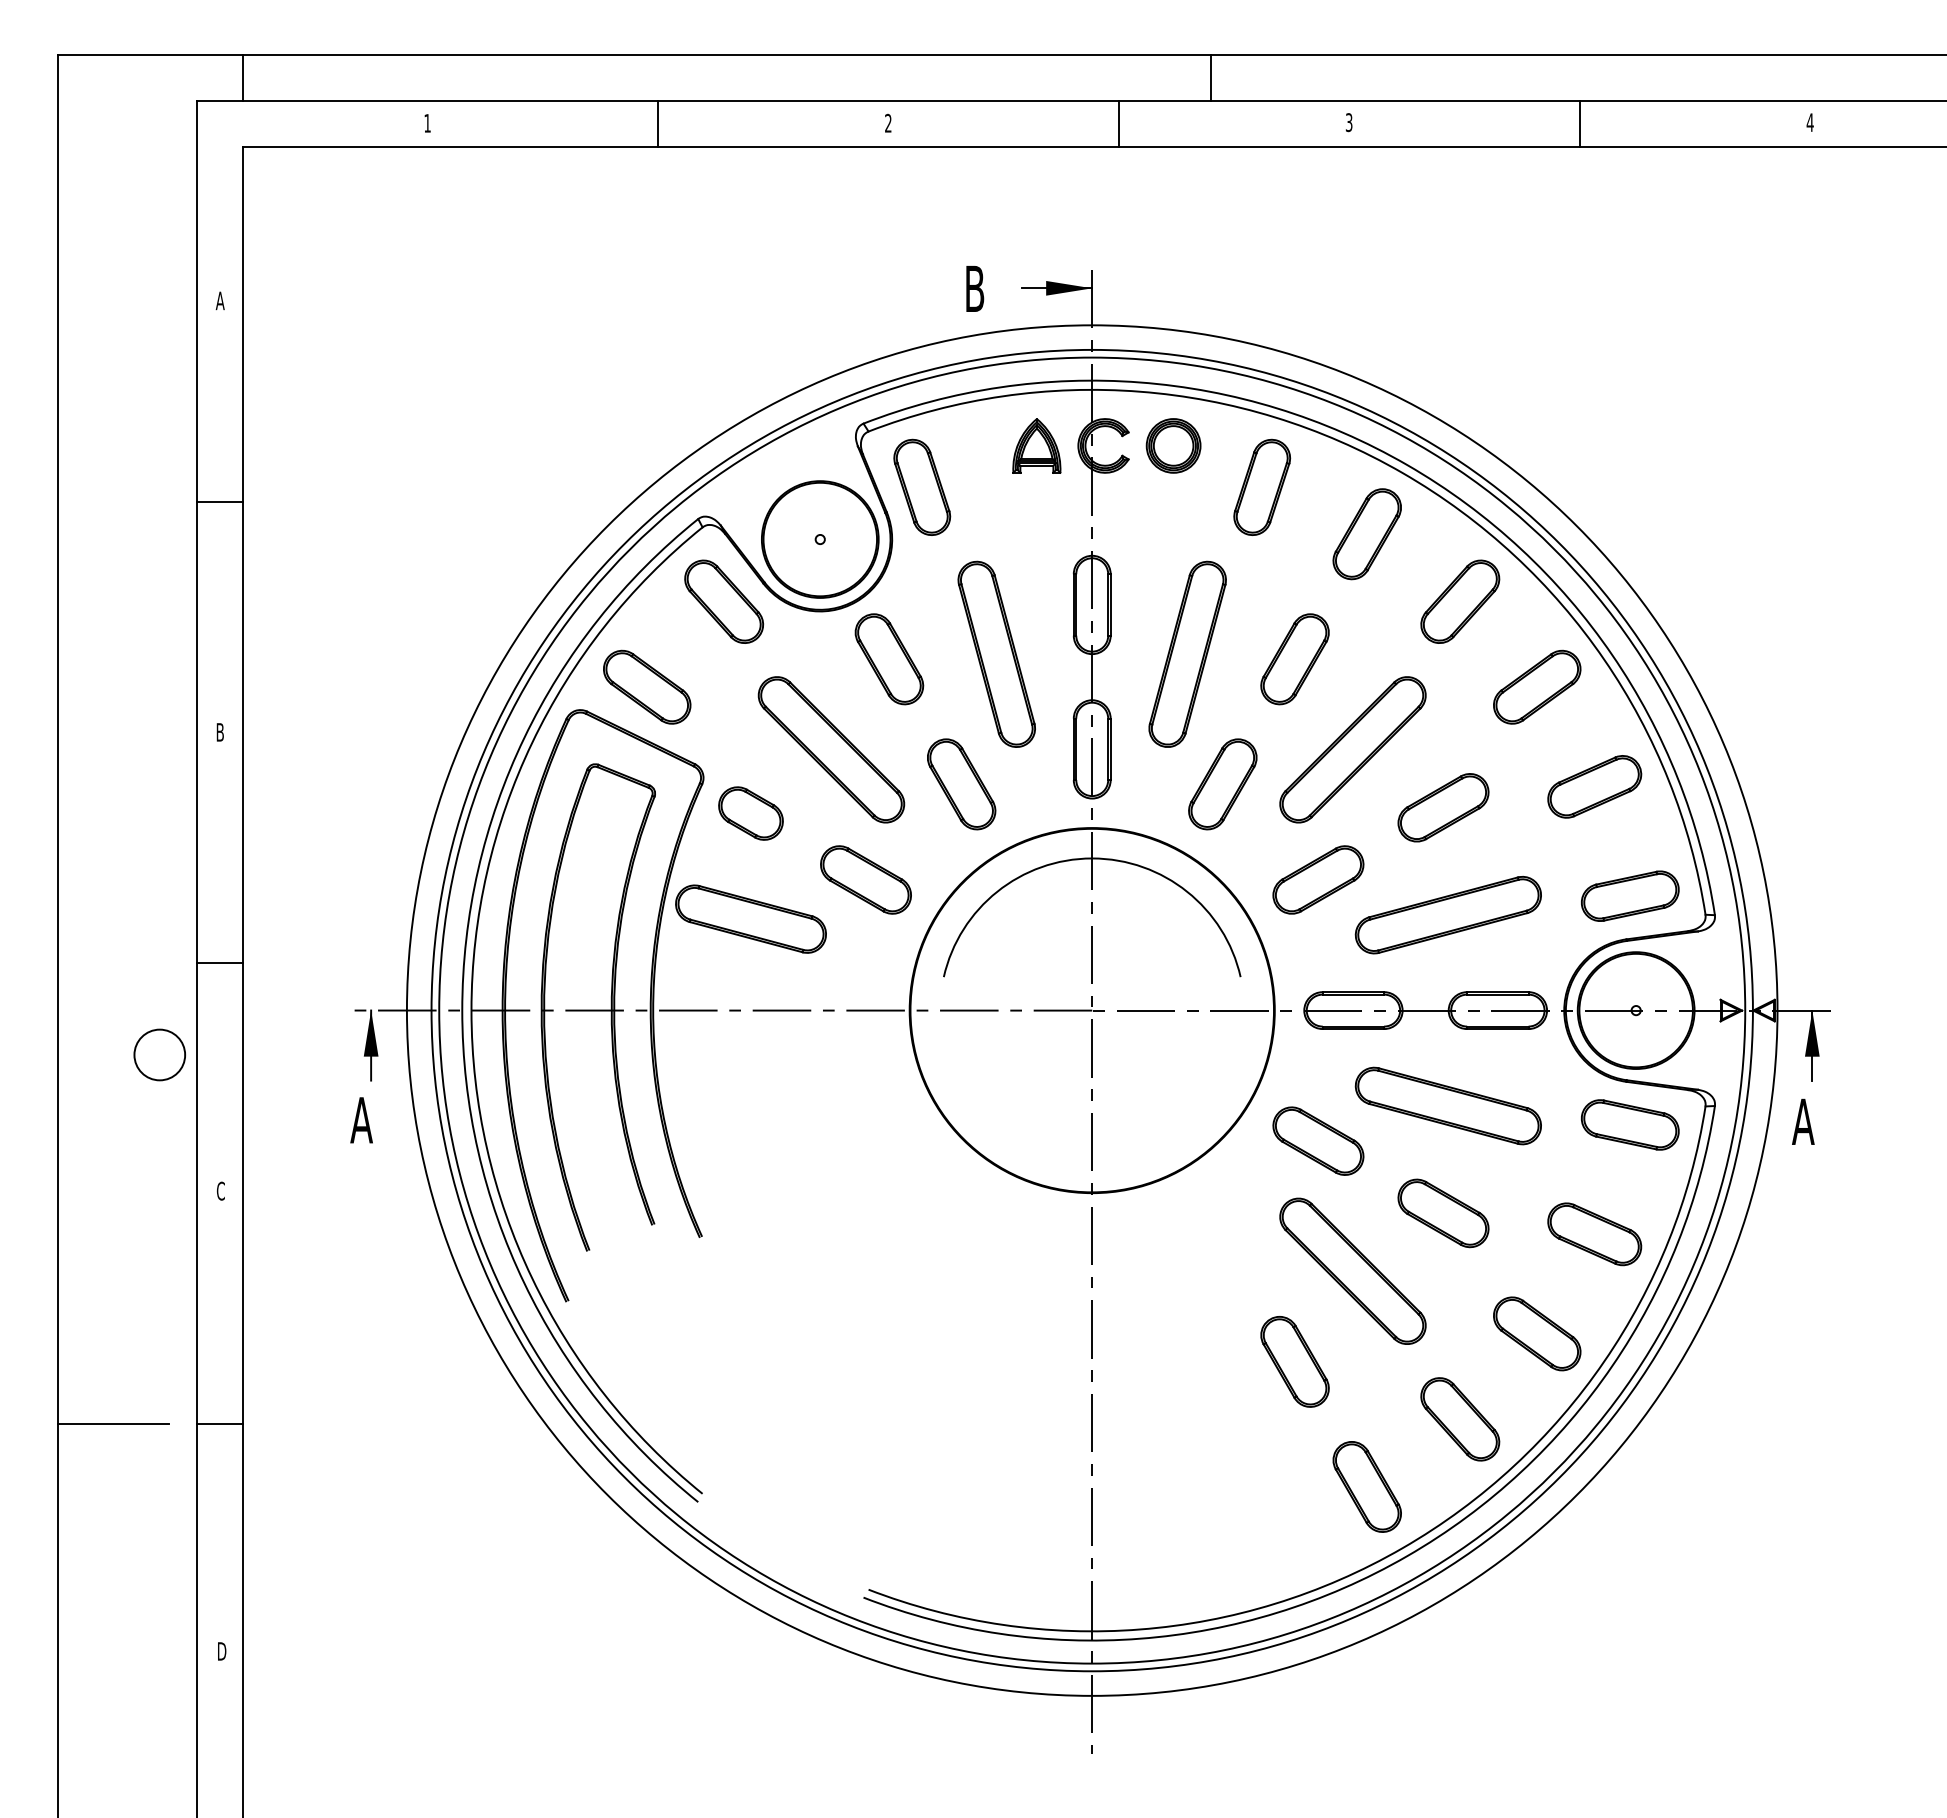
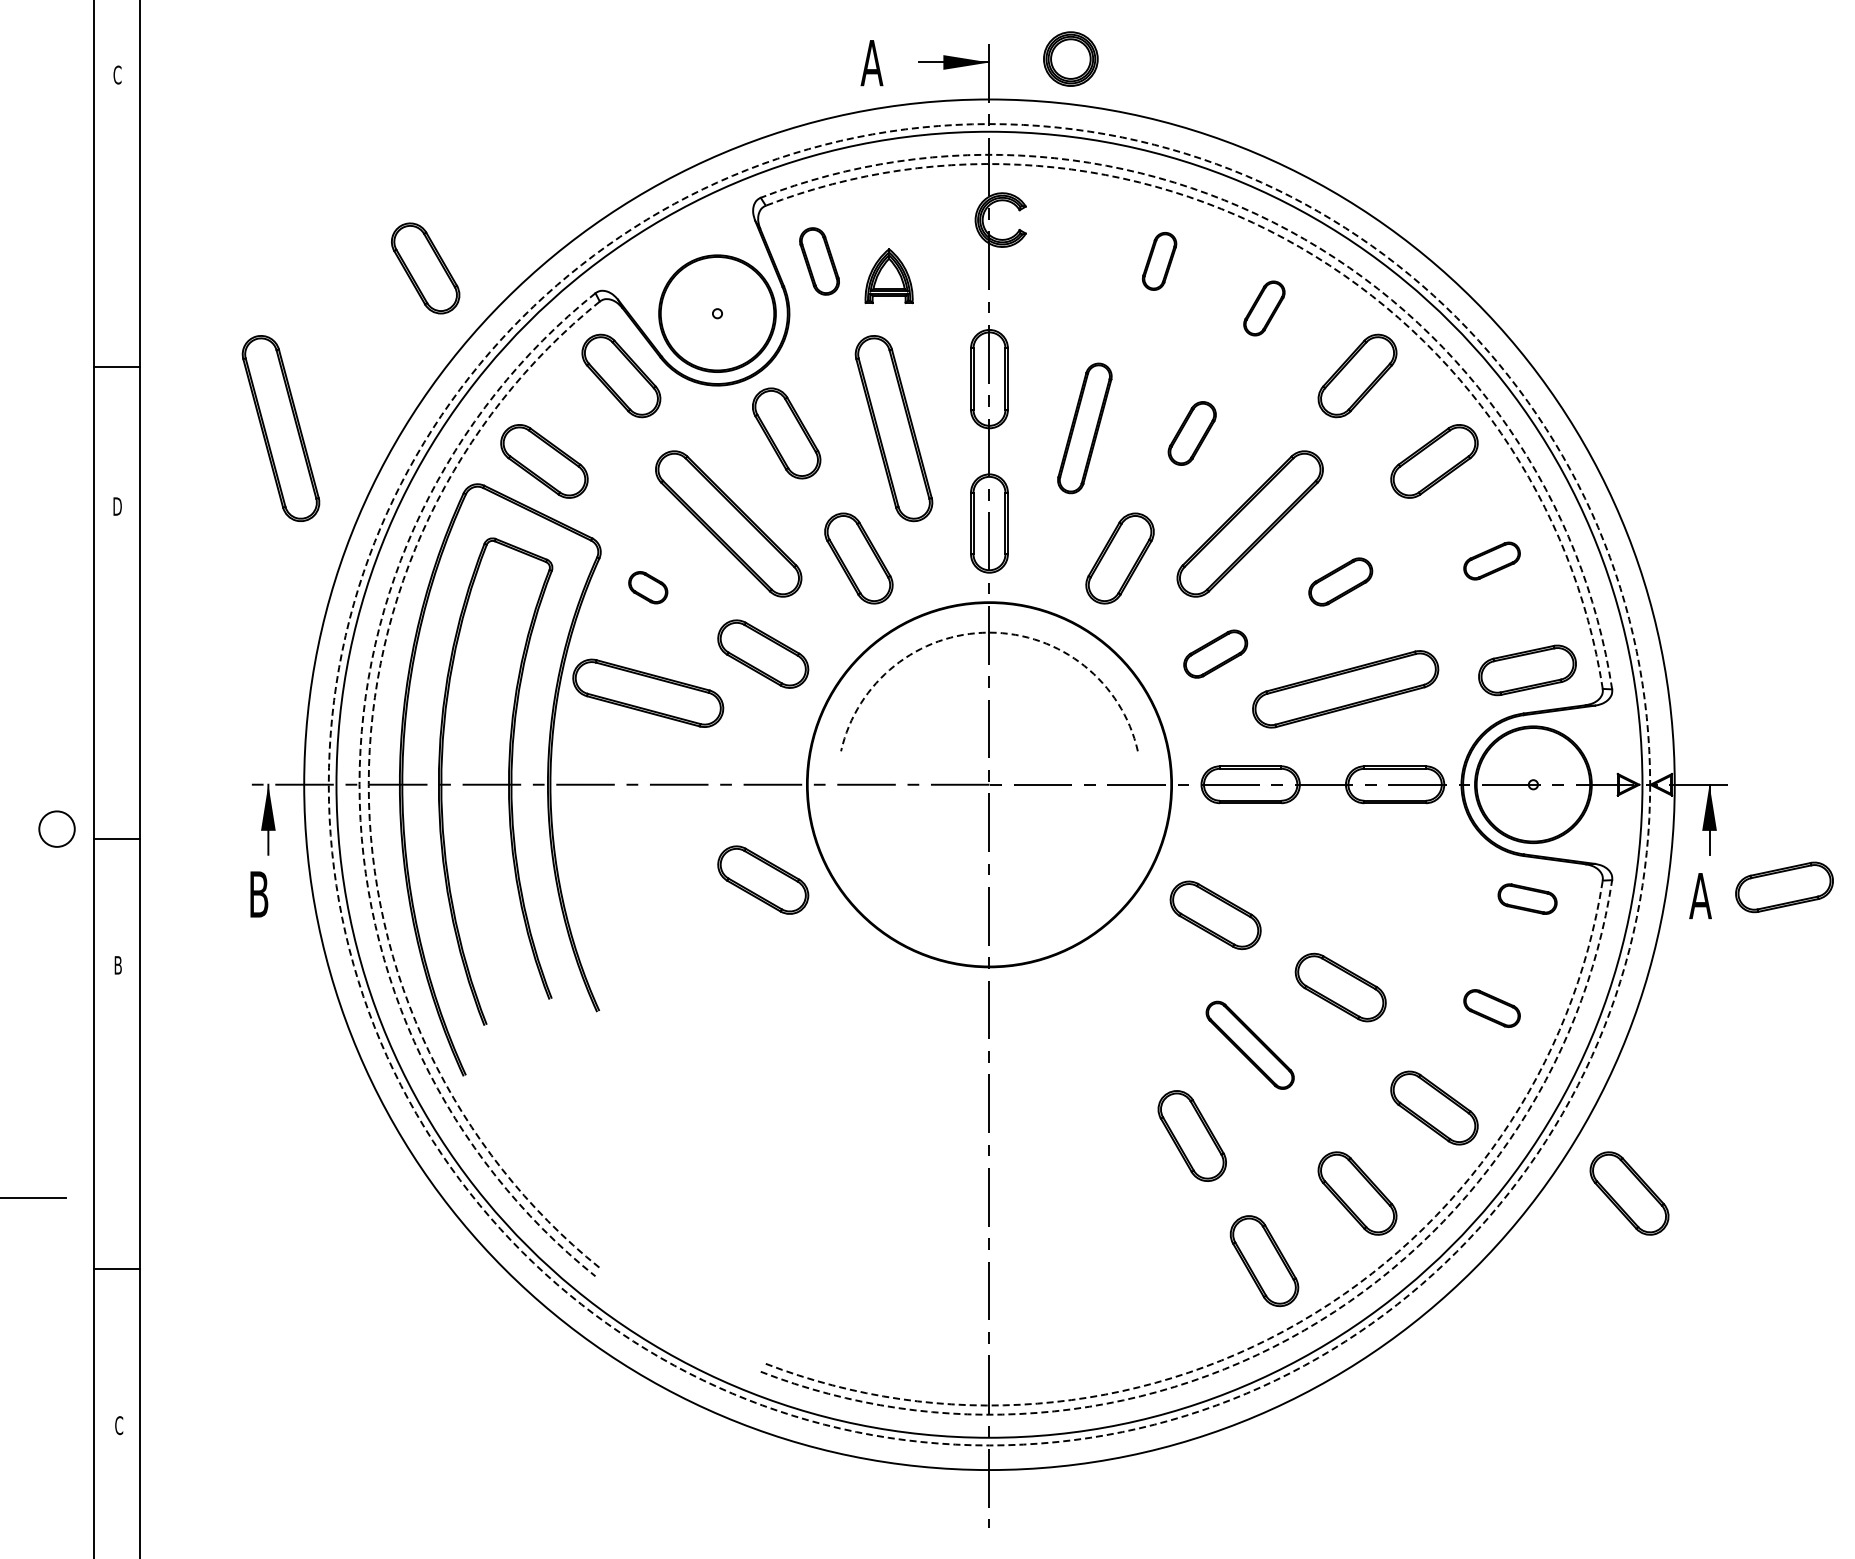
text: (974, 288) -> (871, 62), B -> A
text: (219, 300) -> (116, 74), A -> C
part: (1036, 445) -> (888, 275), moved
part: (1173, 445) -> (1070, 58), moved
arc: (1407, 465) -> (1304, 239), solid -> dashed
arc: (1402, 473) -> (1299, 247), solid -> dashed
part: (922, 486) -> (819, 260), size x0.7
part: (1262, 486) -> (1159, 260), size x0.6
part: (528, 494) -> (425, 268), added
line: (219, 501) -> (116, 366), moved
part: (1366, 534) -> (1263, 308), size x0.6
part: (383, 653) -> (280, 427), added
part: (1187, 653) -> (1084, 427), size x0.7
part: (1294, 659) -> (1191, 433), size x0.7
text: (220, 732) -> (117, 506), B -> D
part: (1594, 786) -> (1491, 560), size x0.6
part: (1443, 807) -> (1340, 581), size x0.7
part: (750, 813) -> (647, 587), size x0.6
arc: (1092, 858) -> (989, 632), solid -> dashed
part: (1318, 879) -> (1215, 653), size x0.7
line: (219, 962) -> (116, 838), moved
arc: (462, 1010) -> (359, 784), solid -> dashed
arc: (471, 1010) -> (368, 784), solid -> dashed
circle: (1091, 1010) -> (988, 784), solid -> dashed
circle: (159, 1054) -> (56, 828), size x0.7
part: (865, 1105) -> (762, 879), added
part: (1447, 1105) -> (1344, 879), removed
part: (1887, 1112) -> (1784, 886), added
text: (361, 1120) -> (258, 894), A -> B
part: (1630, 1124) -> (1527, 898), size x0.6
text: (220, 1190) -> (117, 964), C -> B
part: (1594, 1234) -> (1491, 1008), size x0.6
part: (1352, 1270) -> (1249, 1044), size x0.6
part: (1732, 1419) -> (1629, 1193), added
line: (219, 1423) -> (116, 1268), moved
arc: (1402, 1548) -> (1299, 1322), solid -> dashed
arc: (1407, 1556) -> (1304, 1330), solid -> dashed
text: (222, 1651) -> (119, 1425), D -> C

